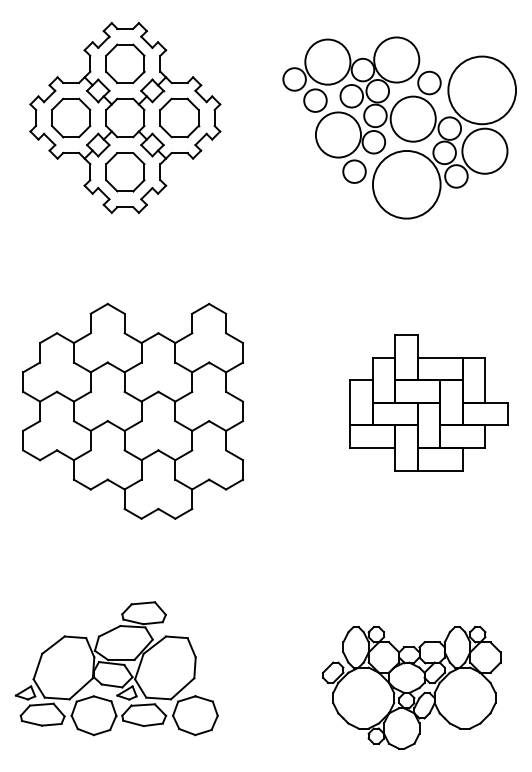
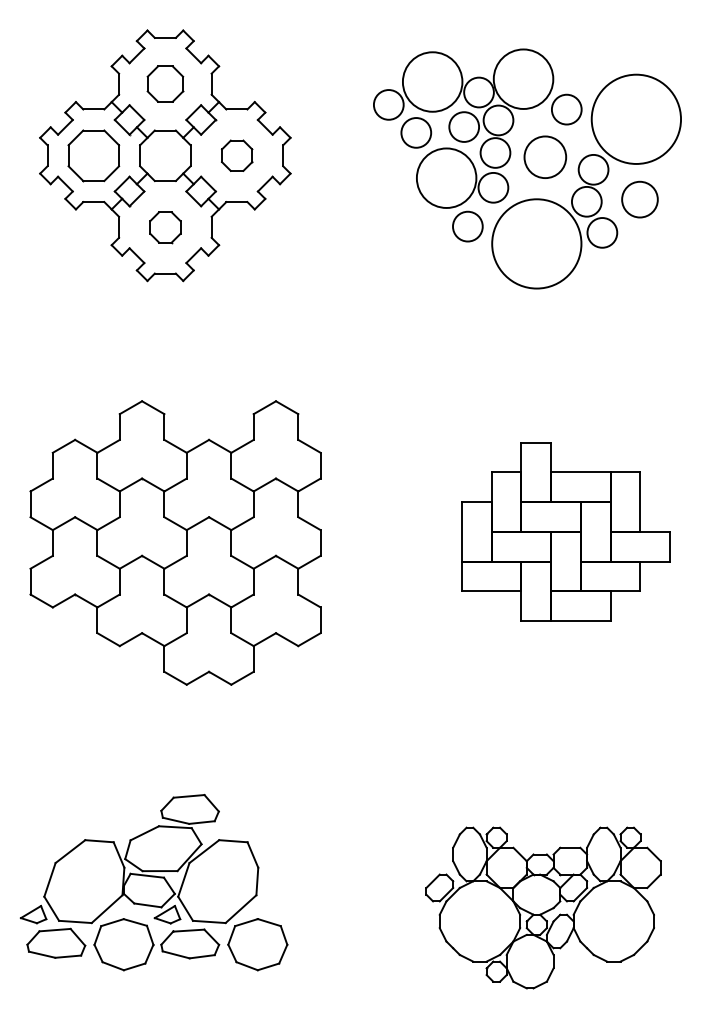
part: (125, 63) -> (165, 83), size x0.7
part: (179, 117) -> (236, 155), size x0.6
circle: (412, 118) -> (544, 156), size x0.7
circle: (484, 150) -> (639, 198), size x0.6
part: (125, 172) -> (165, 227), size x0.6

